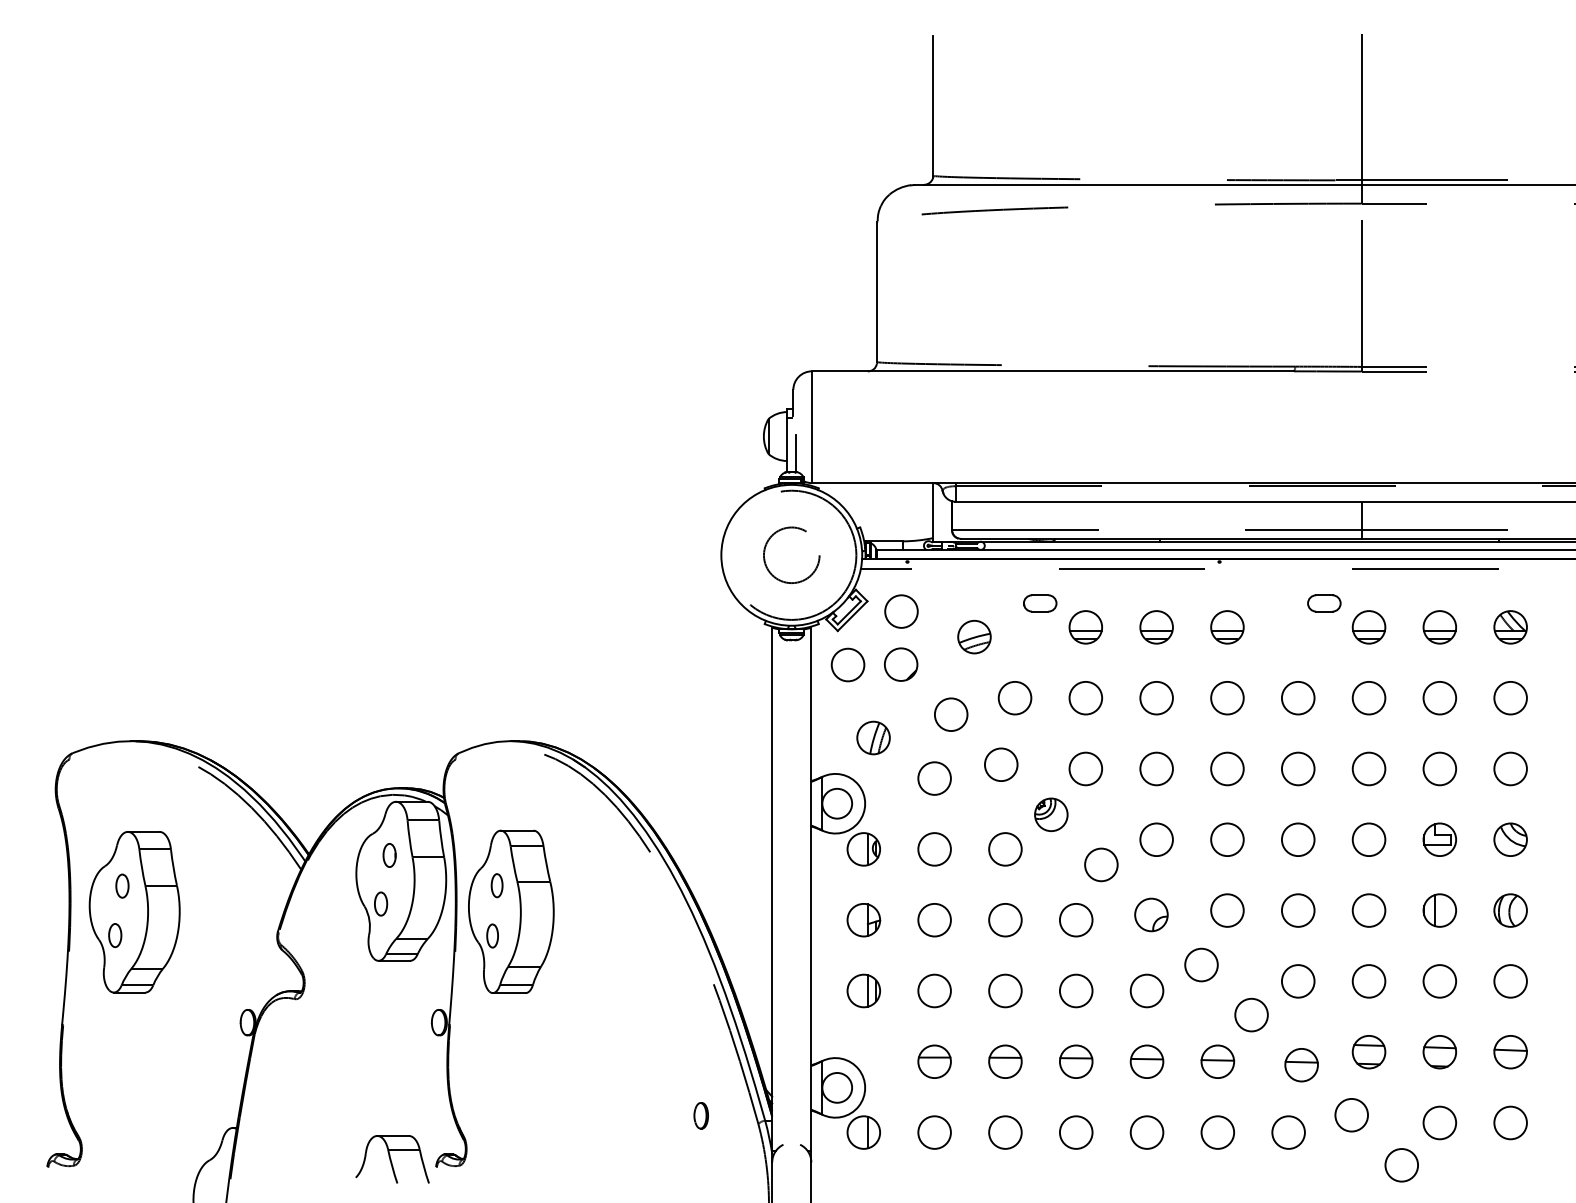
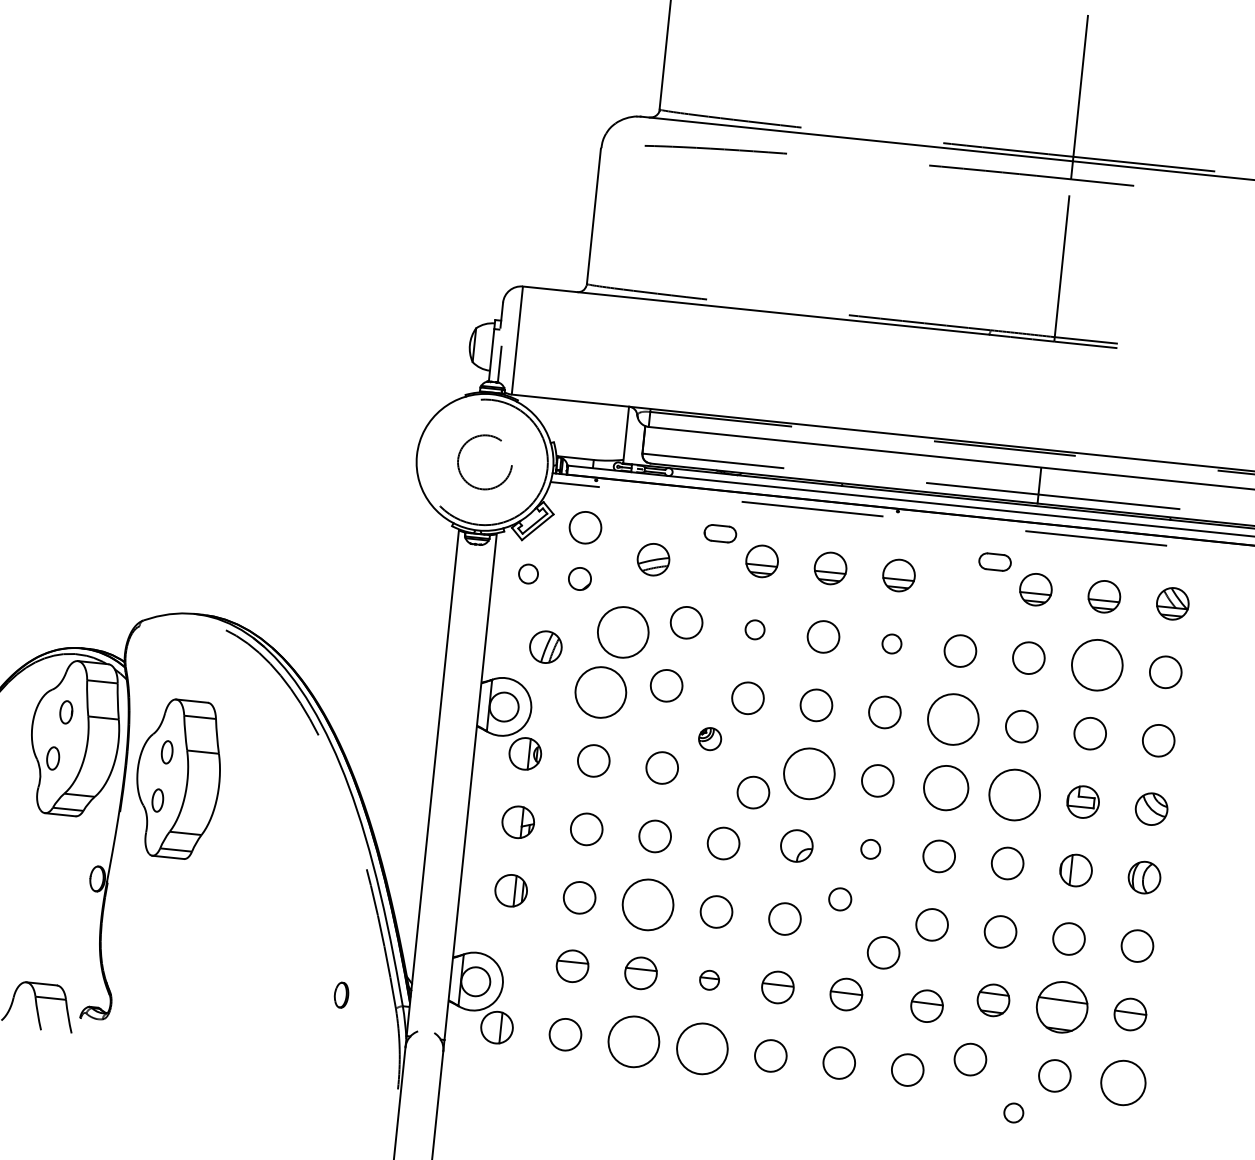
circle: (847, 664) -> (528, 573), size x0.6
circle: (901, 664) -> (580, 578), size x0.7
circle: (1085, 697) -> (754, 629), size x0.6
circle: (1227, 697) -> (892, 643), size x0.6
circle: (1439, 697) -> (1097, 664), size x1.6
circle: (950, 714) -> (622, 632), size x1.6
circle: (1297, 768) -> (952, 719), size x1.6
circle: (934, 778) -> (600, 692), size x1.6
part: (1051, 814) -> (710, 738), size x0.7
circle: (1156, 839) -> (809, 773), size x1.6
circle: (1298, 839) -> (946, 787), size x1.4
circle: (1368, 839) -> (1014, 794), size x1.6
circle: (1227, 910) -> (870, 849), size x0.6
circle: (1201, 964) -> (840, 898), size x0.7
circle: (1005, 990) -> (648, 904), size x1.6
part: (1439, 1052) -> (1061, 1007), size x1.6
part: (1076, 1061) -> (709, 980), size x0.6
circle: (1510, 1122) -> (1123, 1082), size x1.4
circle: (1005, 1132) -> (634, 1041), size x1.6
circle: (1075, 1132) -> (701, 1048), size x1.6
circle: (1401, 1165) -> (1013, 1113), size x0.6

